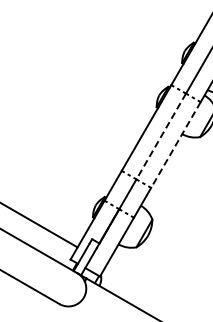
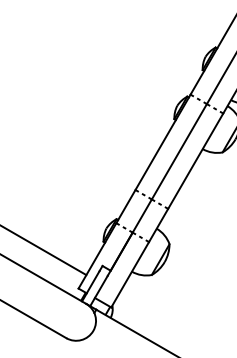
line: (161, 136) -> (179, 151), dashed -> solid
line: (175, 145) -> (195, 161), dashed -> solid

